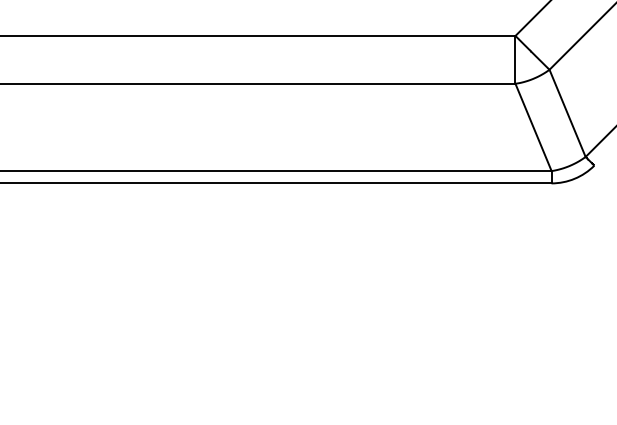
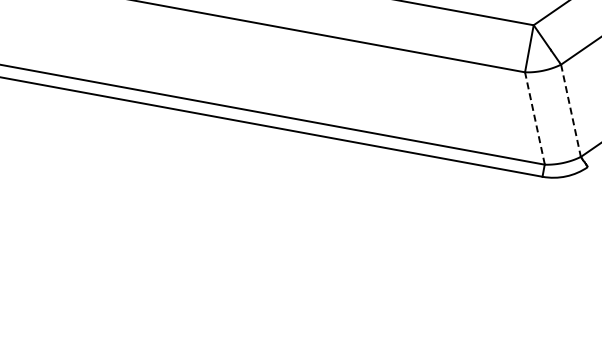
line: (567, 113) -> (570, 110), solid -> dashed
line: (533, 126) -> (535, 117), solid -> dashed

